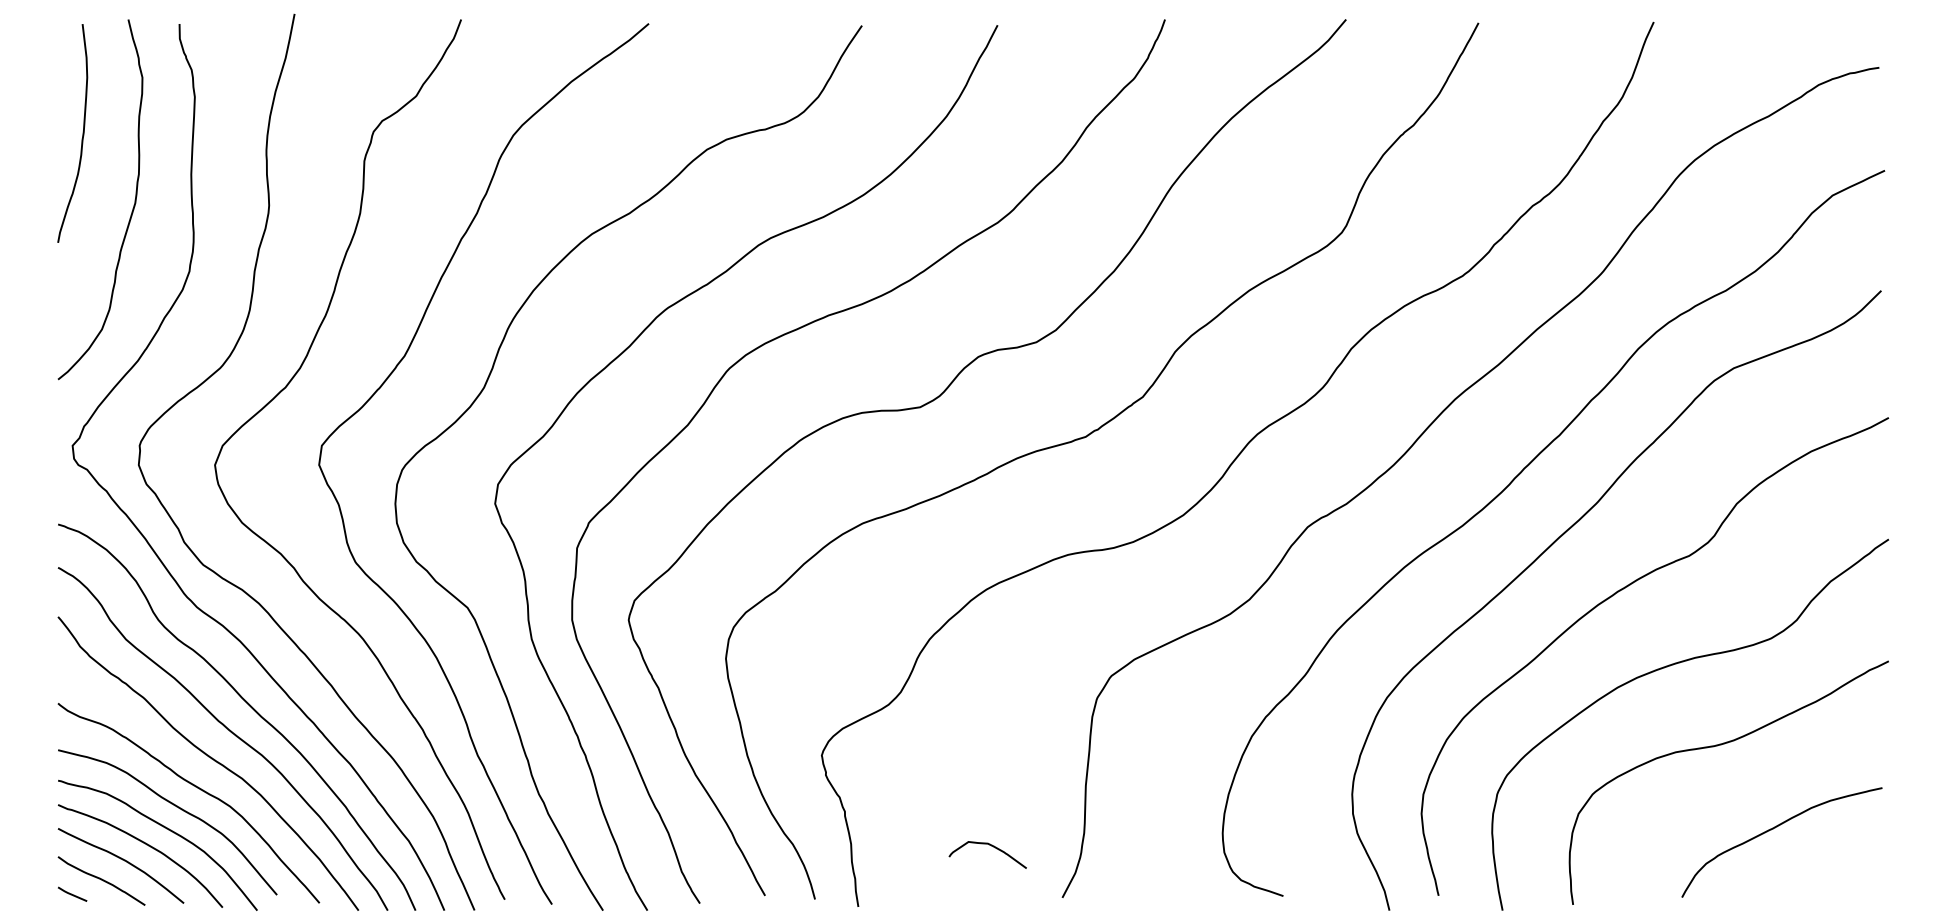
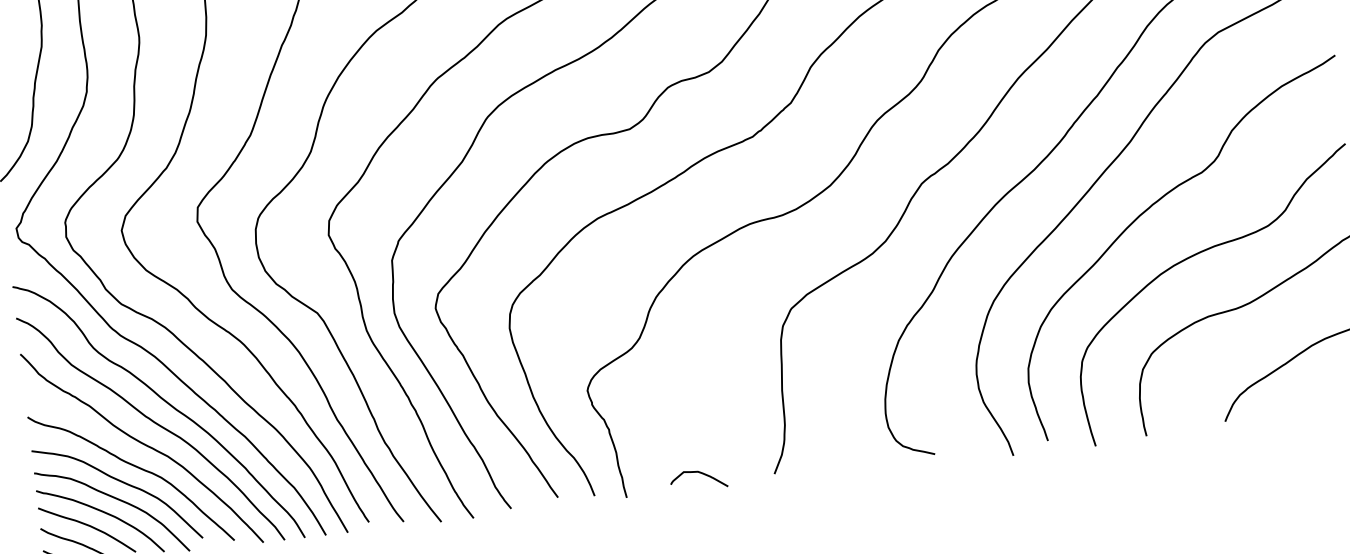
curve: (991, 846) -> (700, 473), moved

